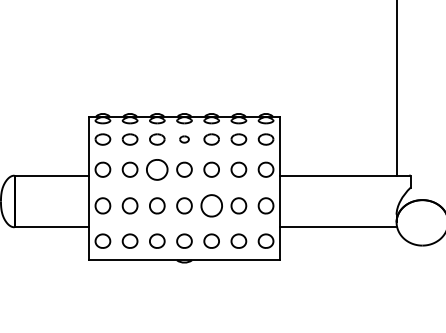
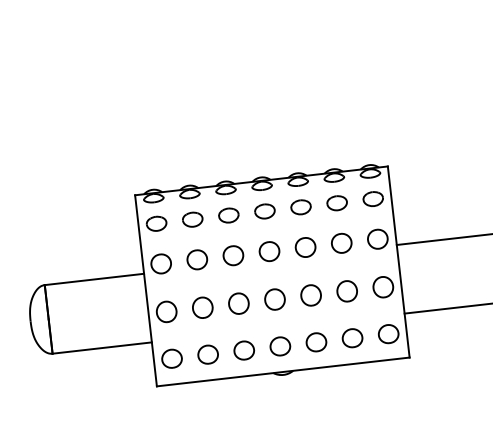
part: (184, 139) -> (264, 211), size x1.67
part: (157, 169) -> (233, 255), size x0.71
part: (211, 205) -> (310, 294), size x0.71

